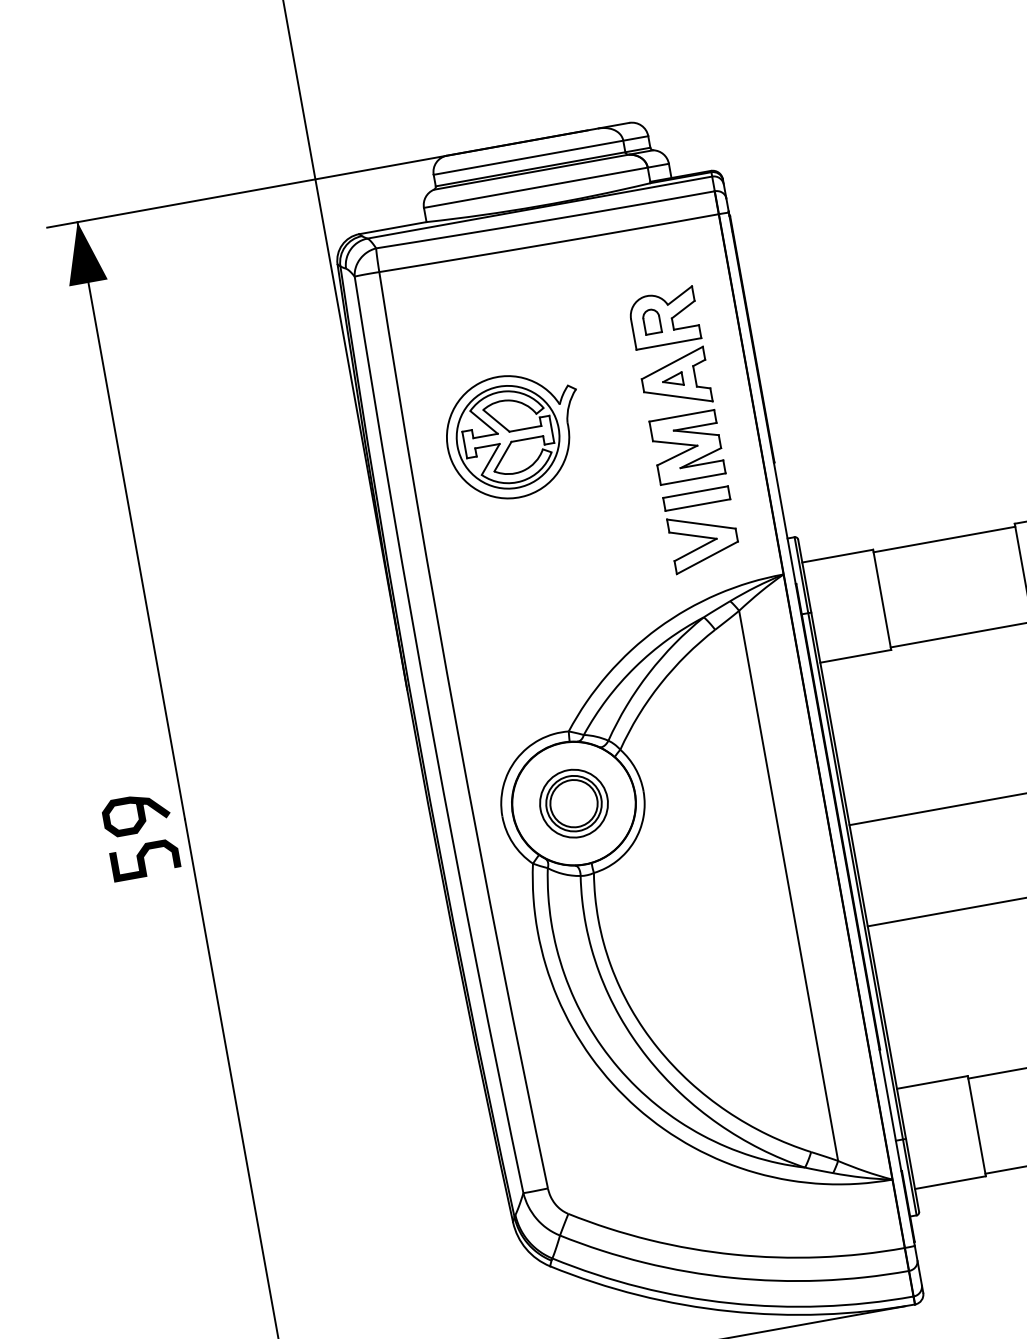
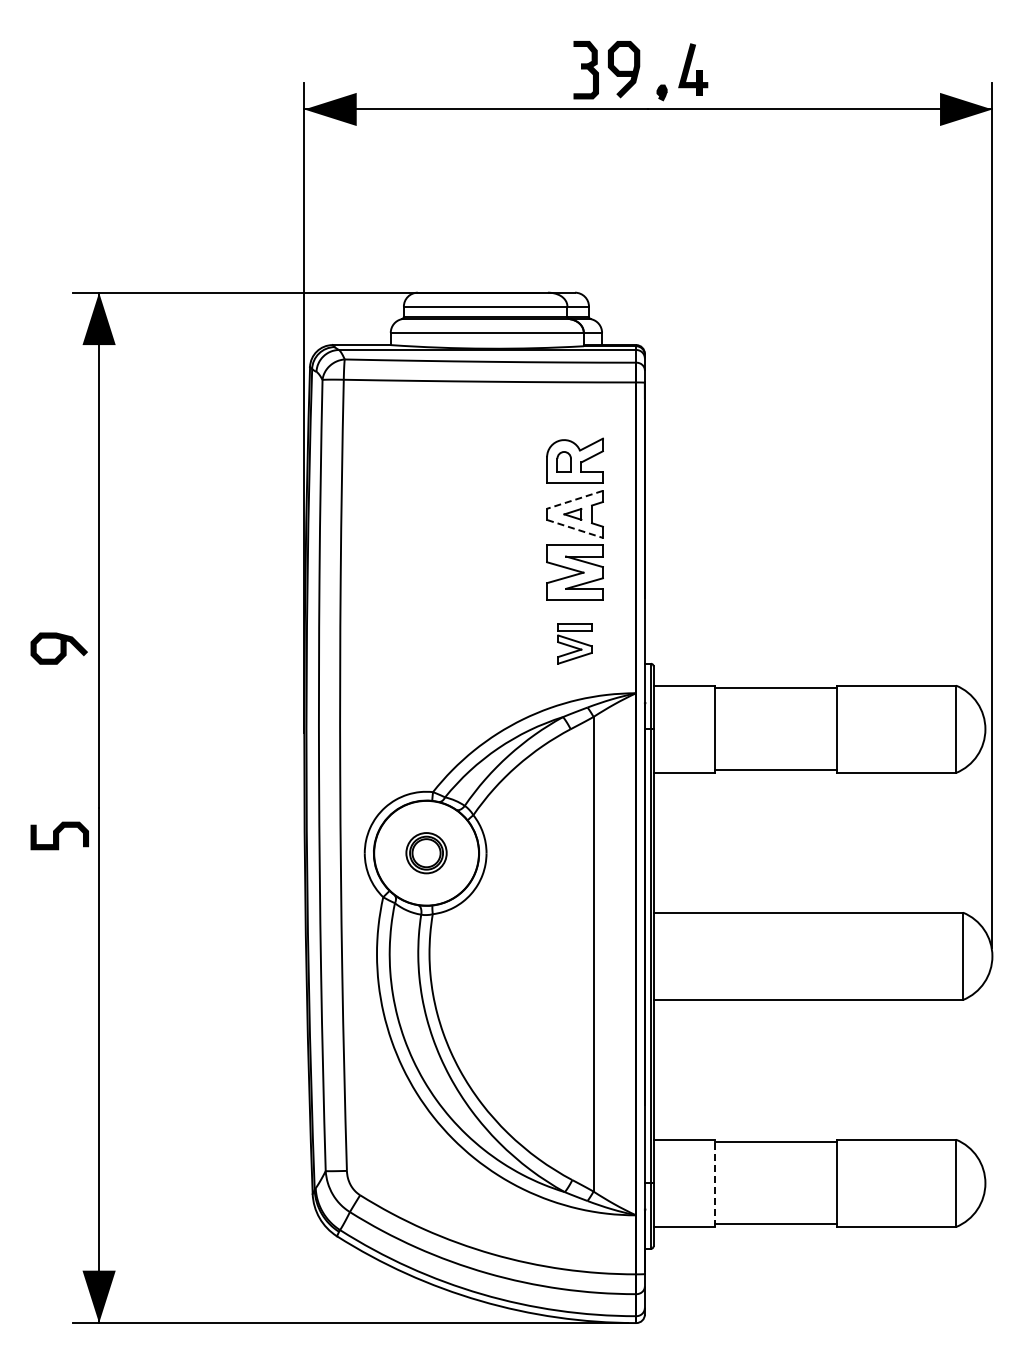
line: (671, 362) -> (574, 499), solid -> dashed
line: (679, 397) -> (575, 529), solid -> dashed
part: (514, 435) -> (432, 536), removed
part: (701, 529) -> (574, 643), size x0.6
part: (573, 802) -> (426, 852), size x0.7
curve: (137, 814) -> (60, 648), moved
line: (976, 1125) -> (714, 1182), solid -> dashed

